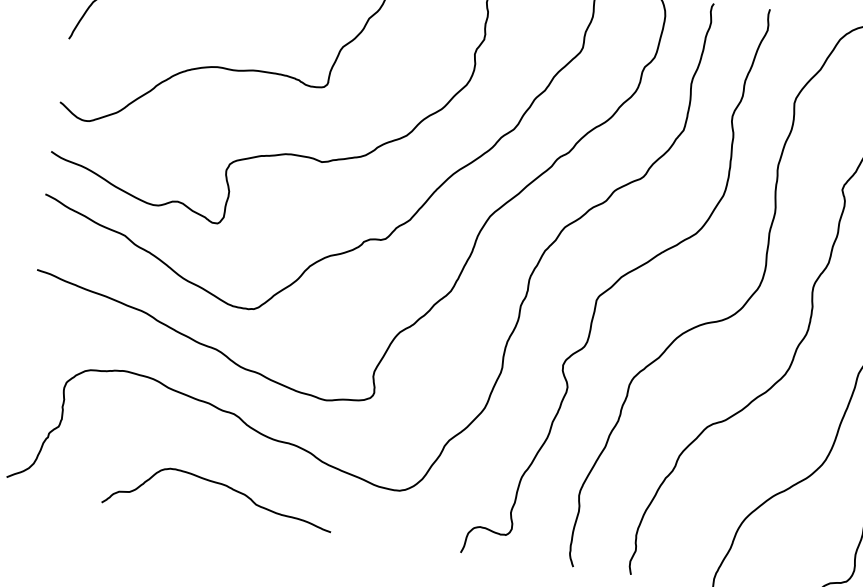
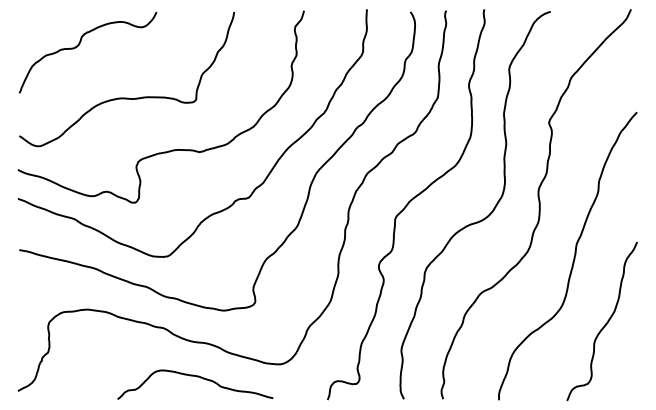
curve: (222, 486) -> (196, 377), moved

